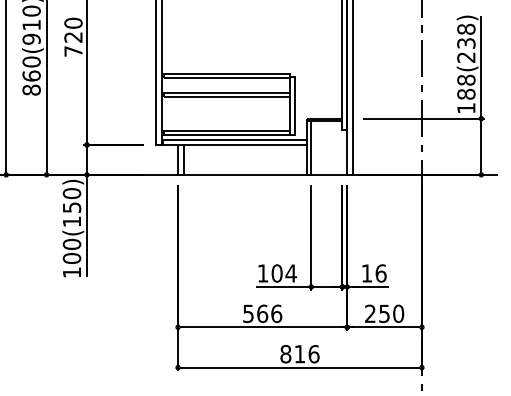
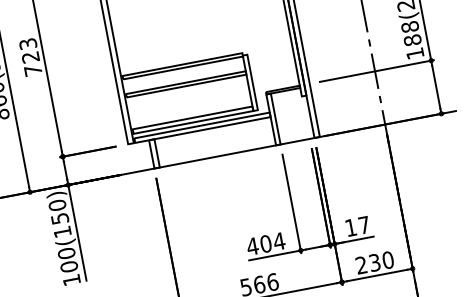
text: (73, 22) -> (28, 43), 720 -> 723
text: (262, 273) -> (252, 246), 104 -> 404
text: (380, 273) -> (363, 225), 16 -> 17
text: (384, 313) -> (374, 262), 250 -> 230

